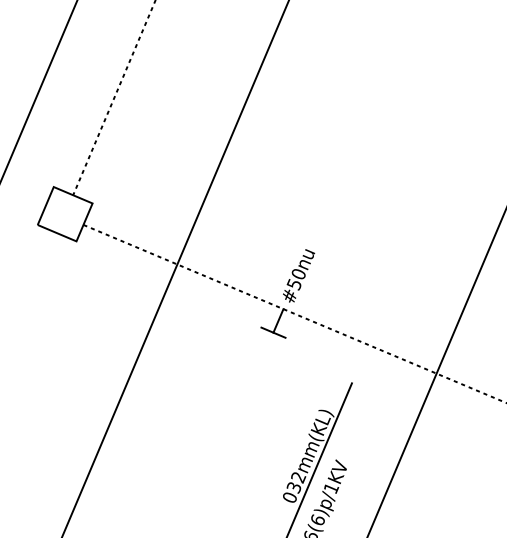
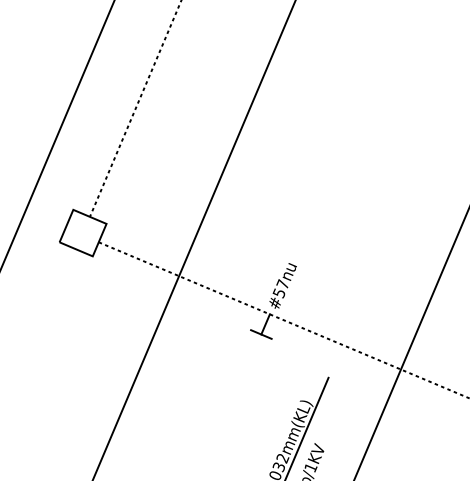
text: (298, 273) -> (282, 283), #50nu -> #57nu

